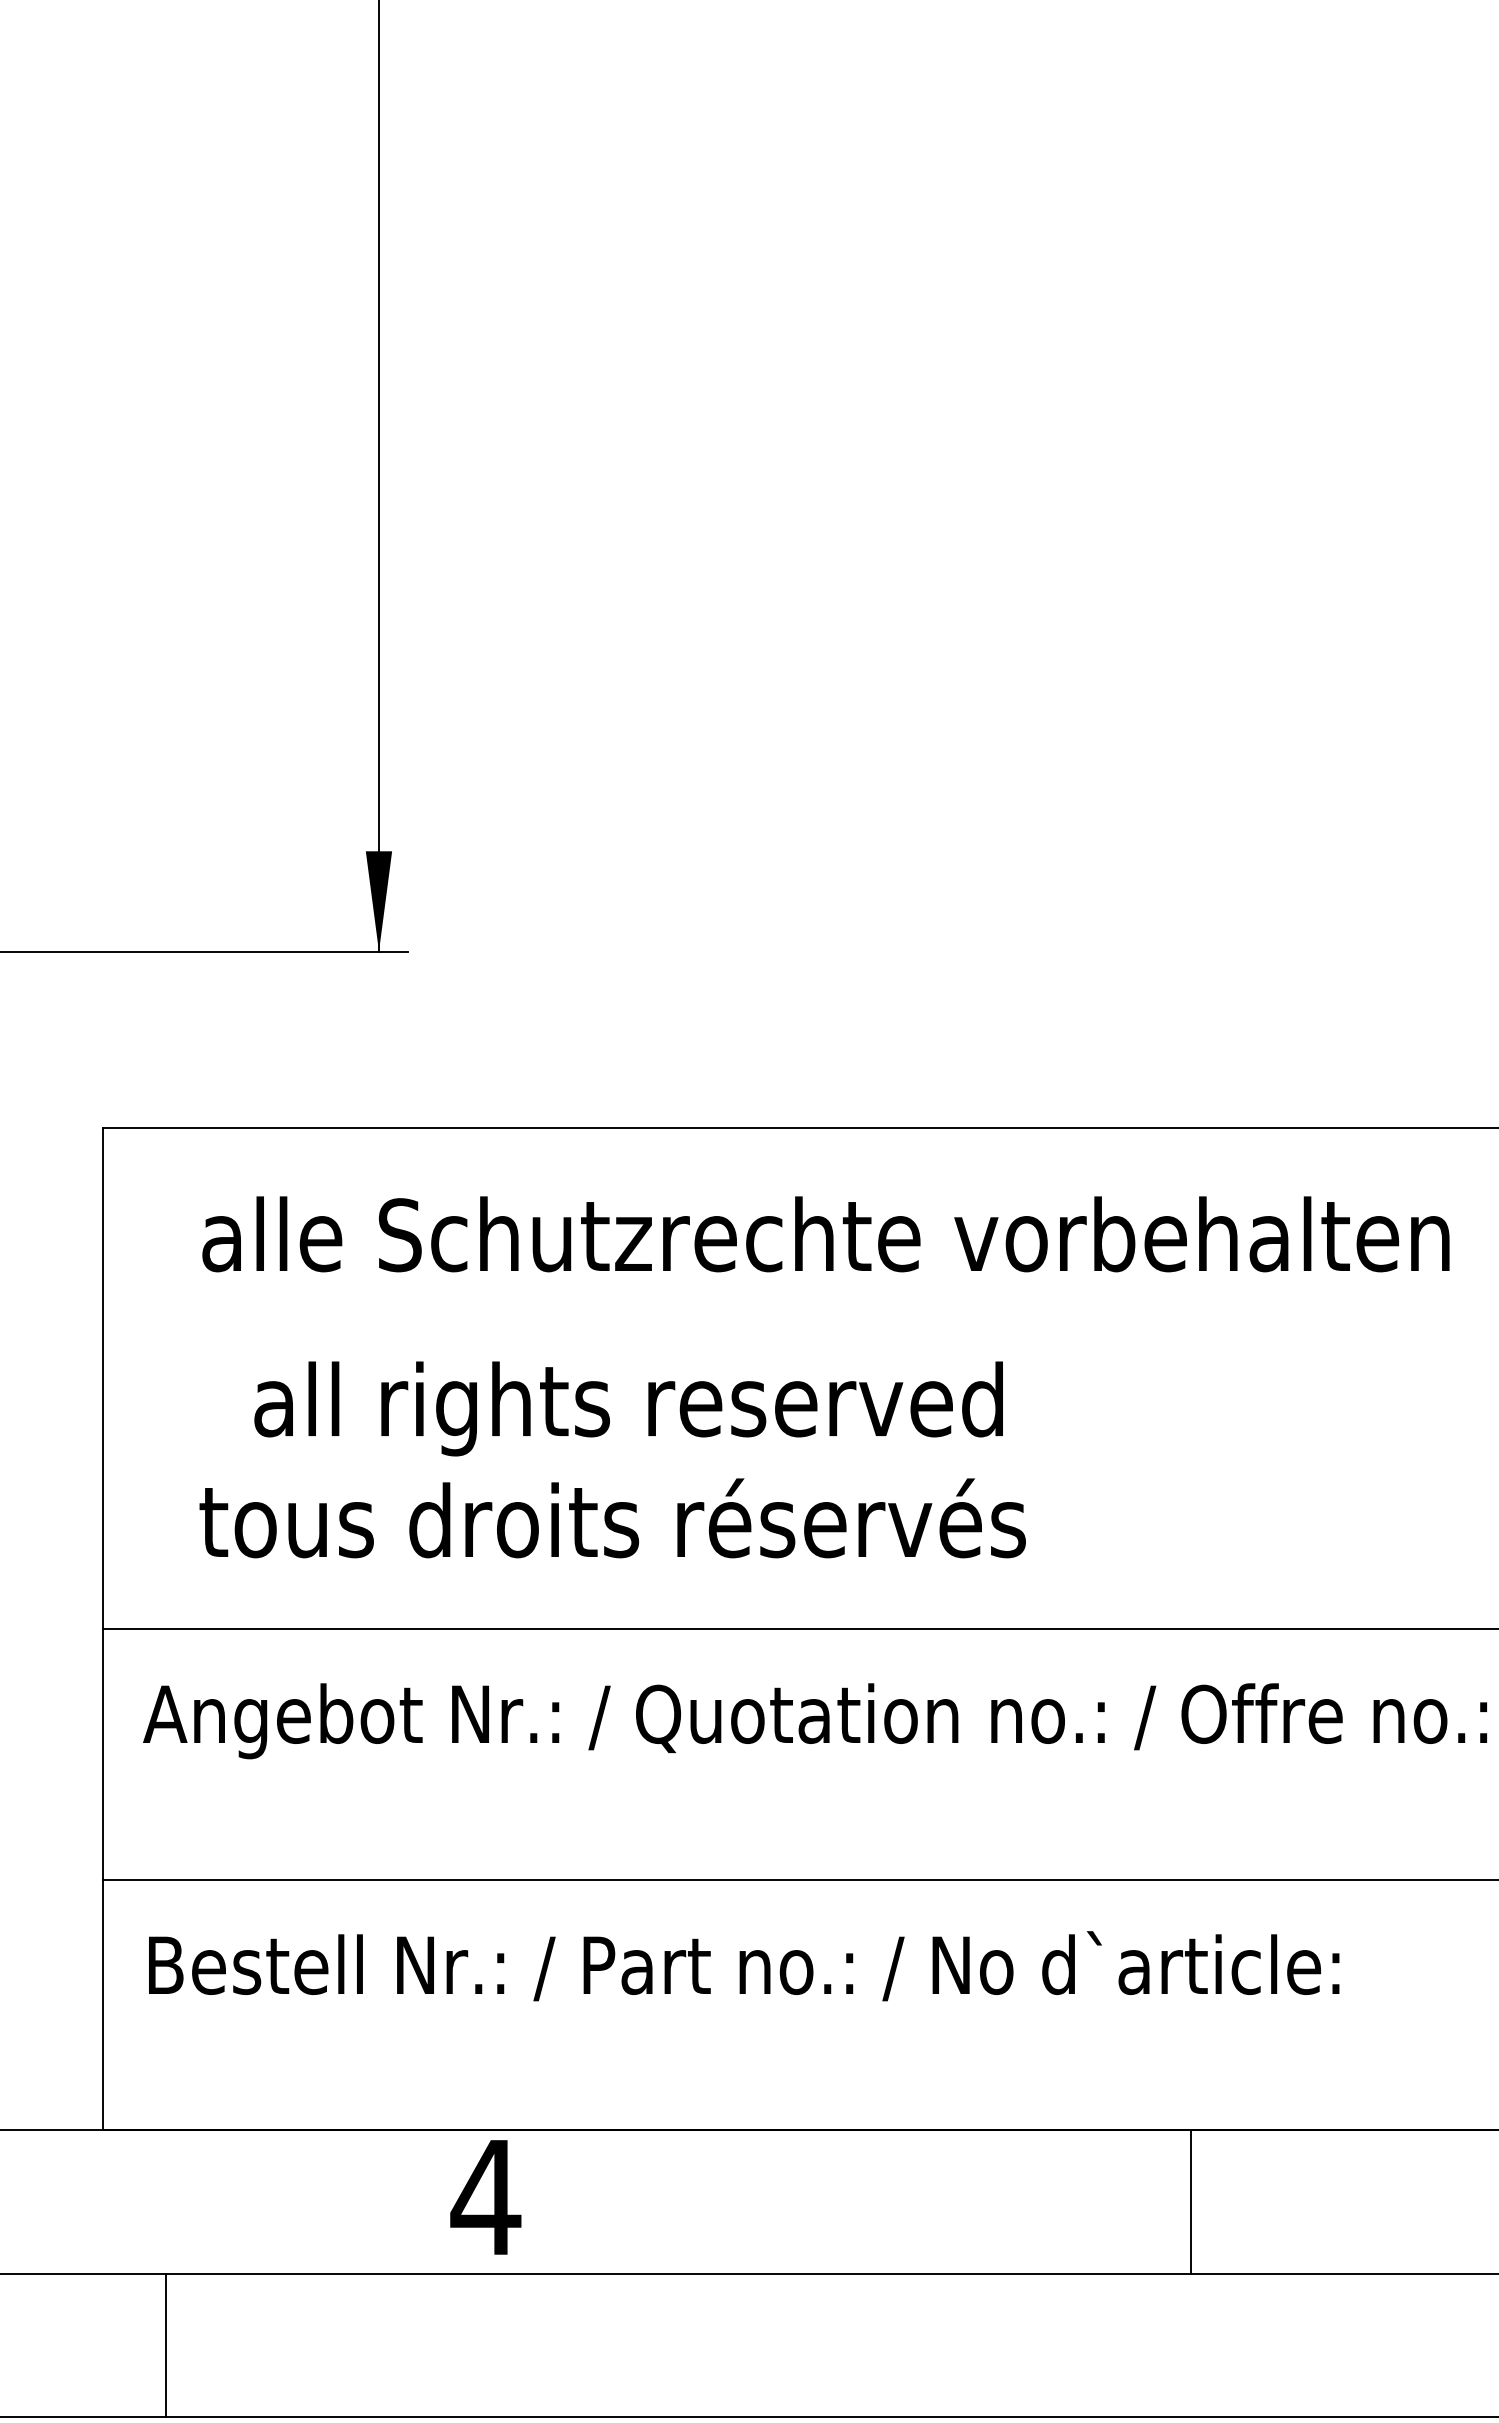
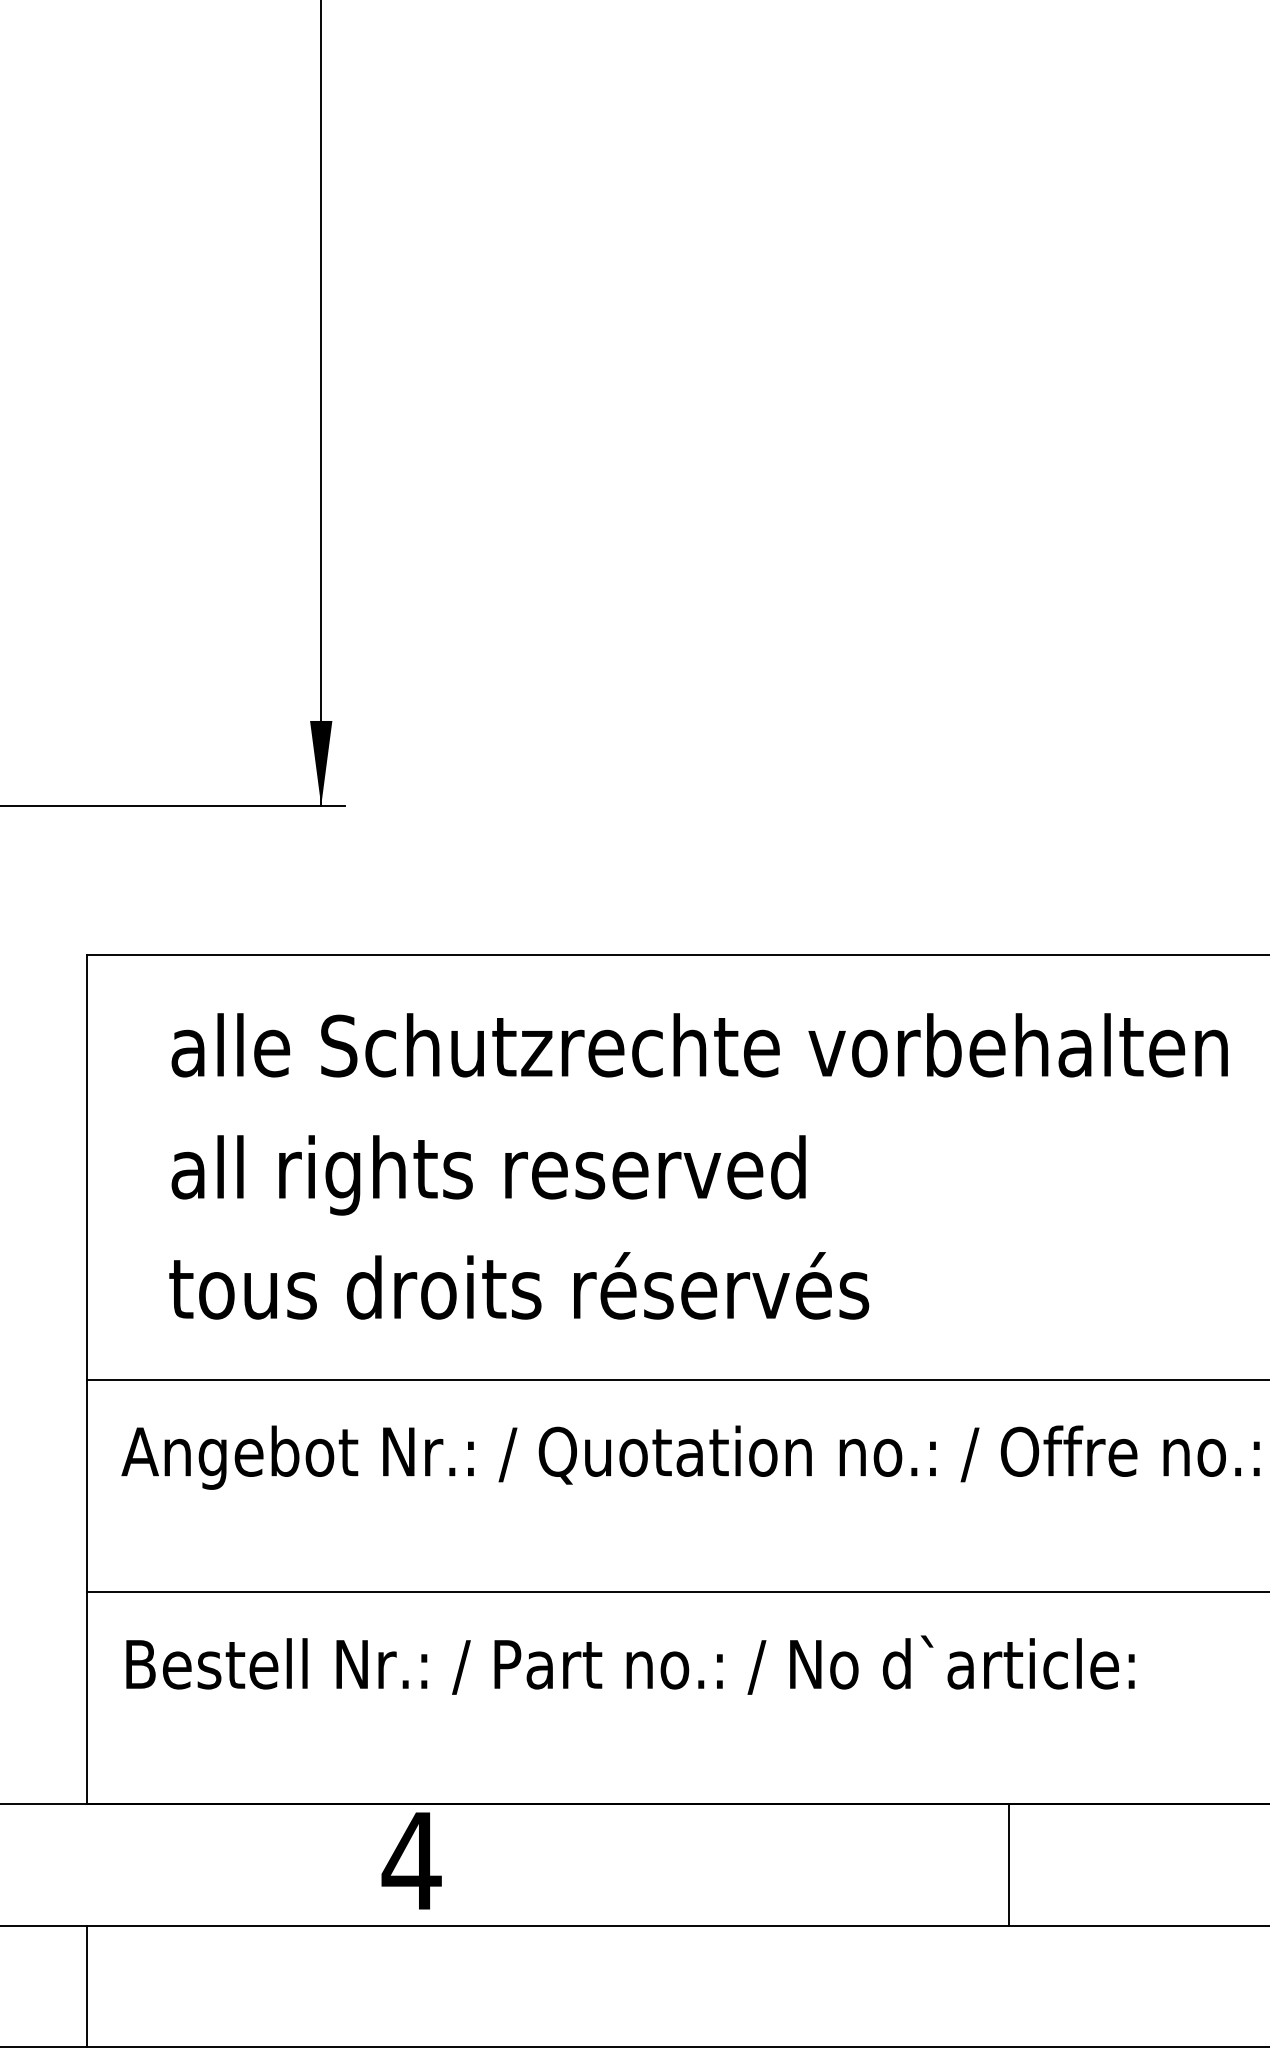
text: (628, 1408) -> (488, 1175), moved
line: (165, 2344) -> (87, 1985), moved

